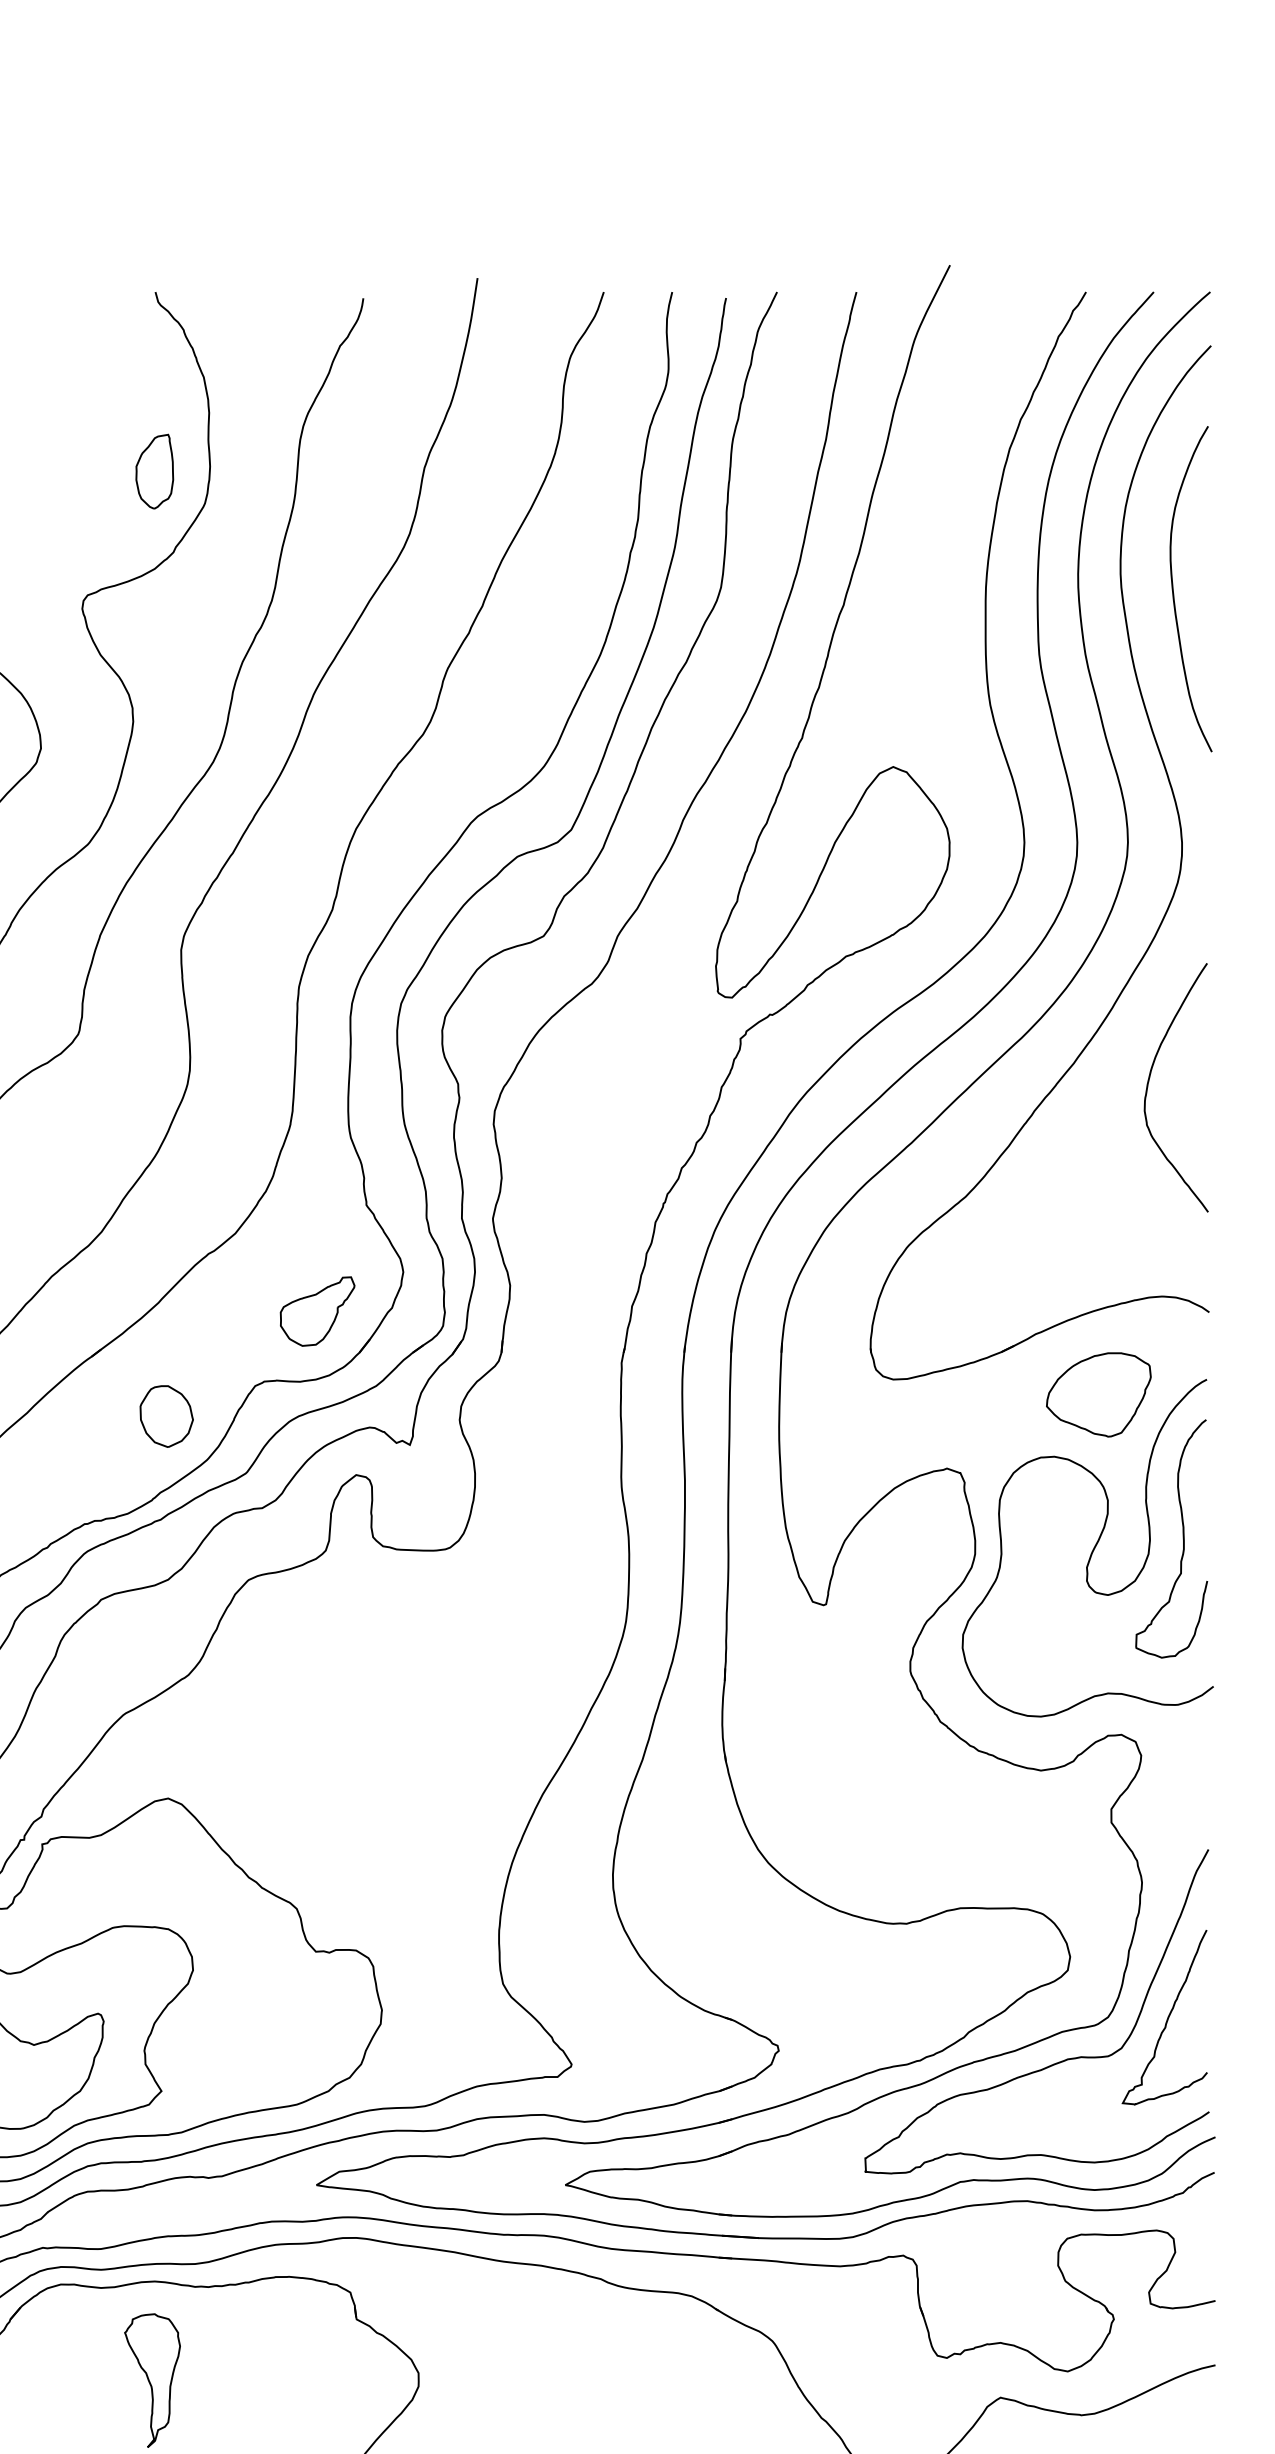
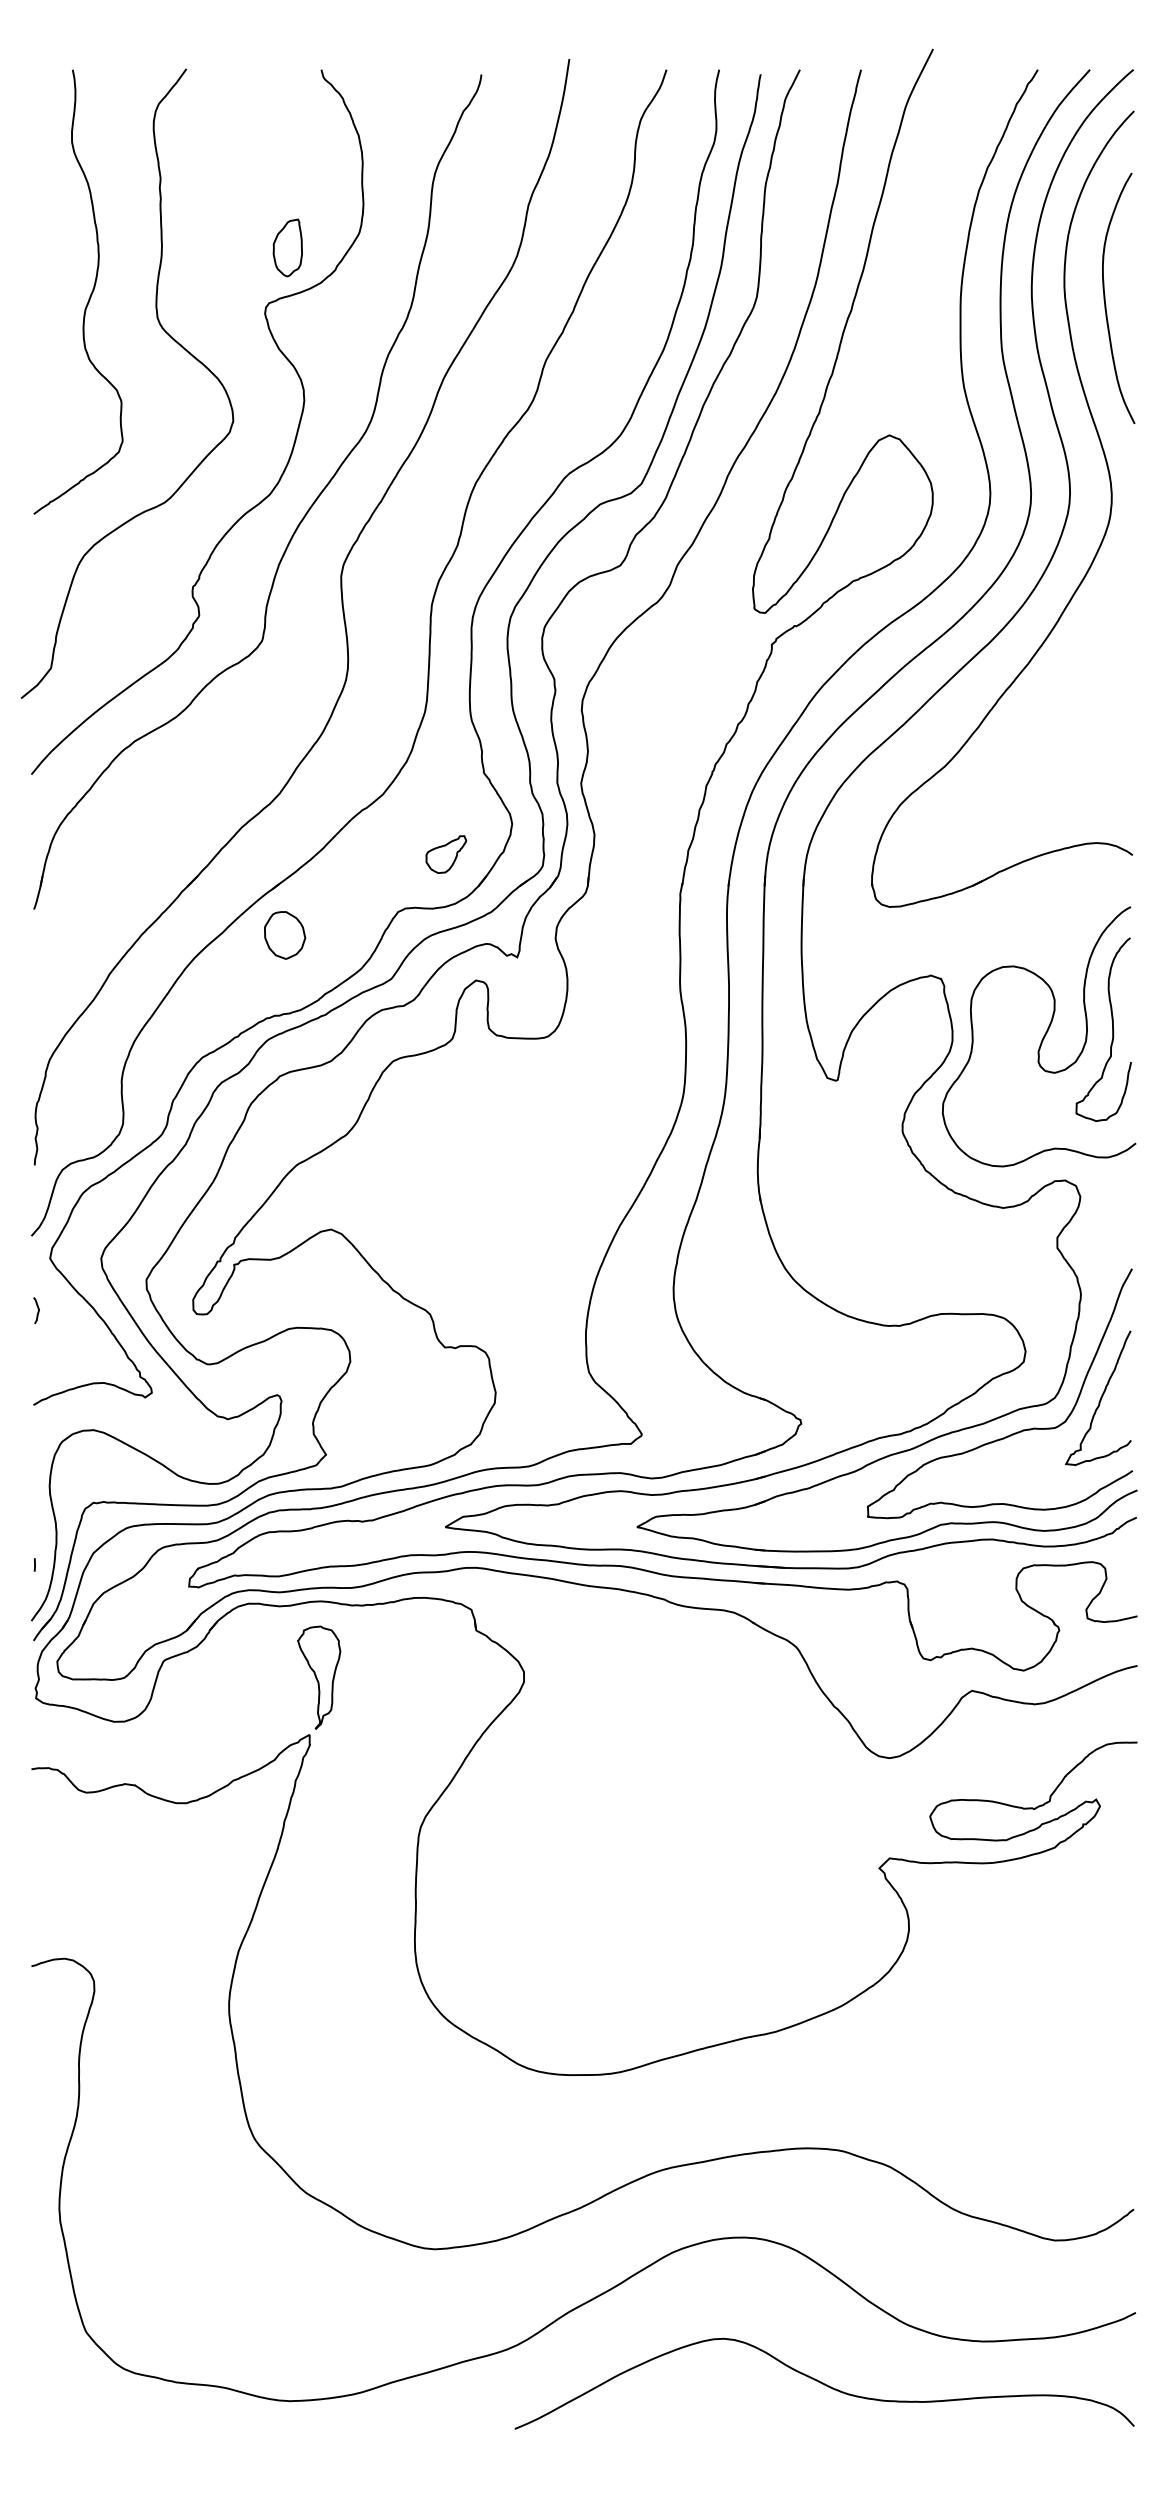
part: (154, 471) -> (287, 247), moved
curve: (1149, 1085) -> (1086, 680), removed
part: (317, 1311) -> (446, 854), size x0.7
part: (1098, 1394) -> (1047, 918), removed
part: (167, 1416) -> (285, 935), moved

